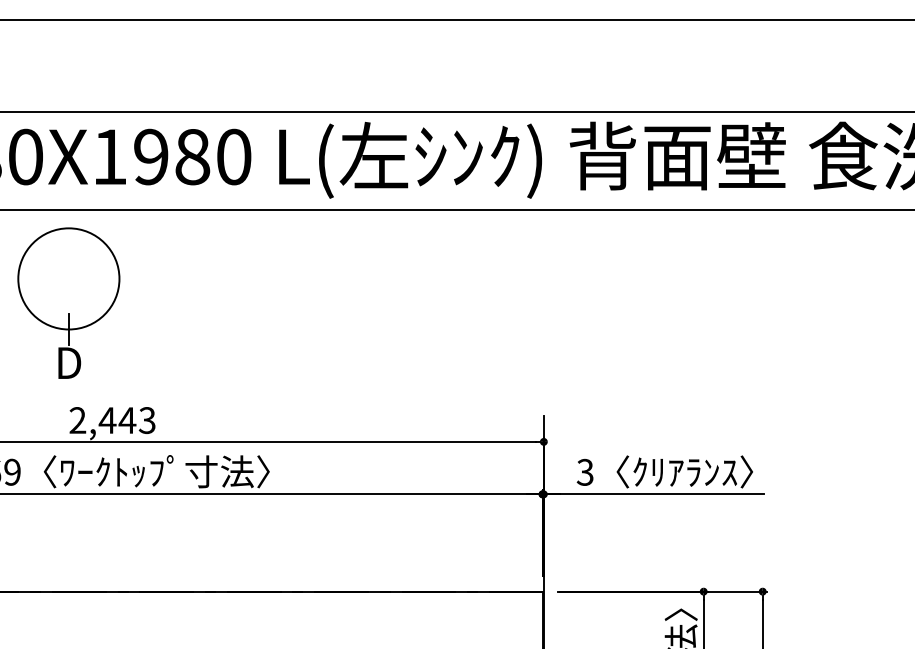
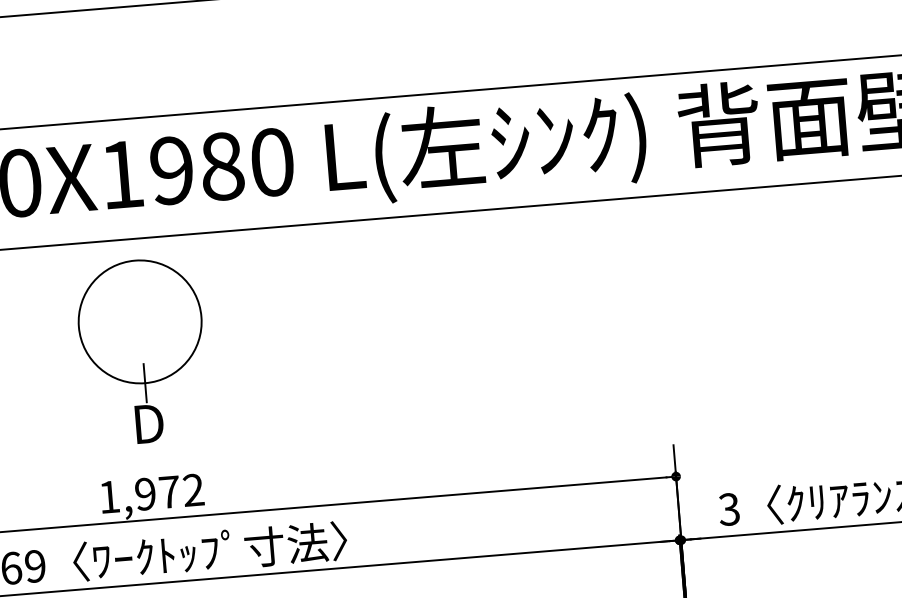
part: (68, 302) -> (142, 350), moved
text: (112, 420) -> (151, 493), 2,443 -> 1,972

